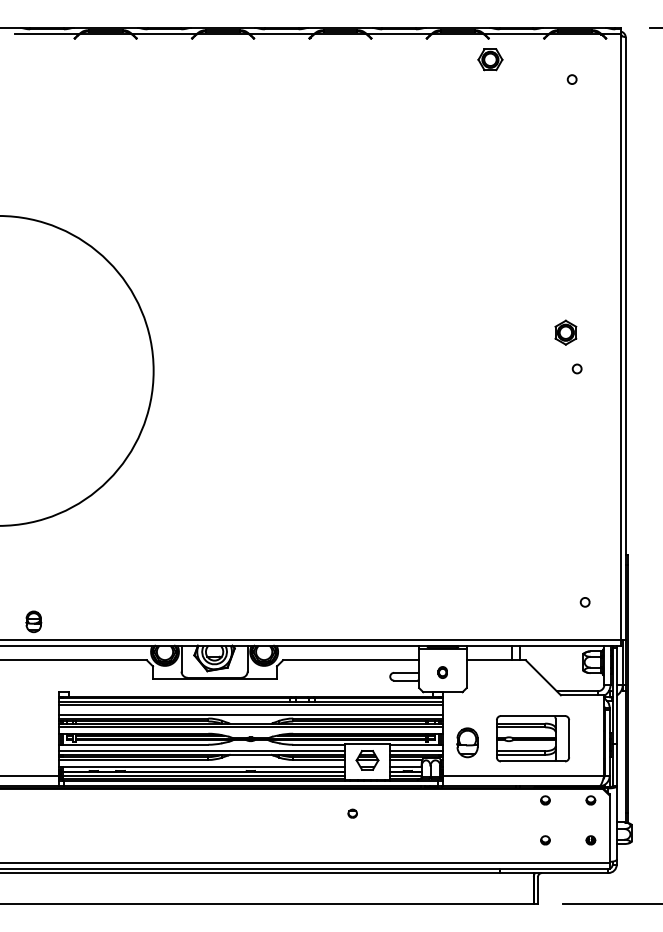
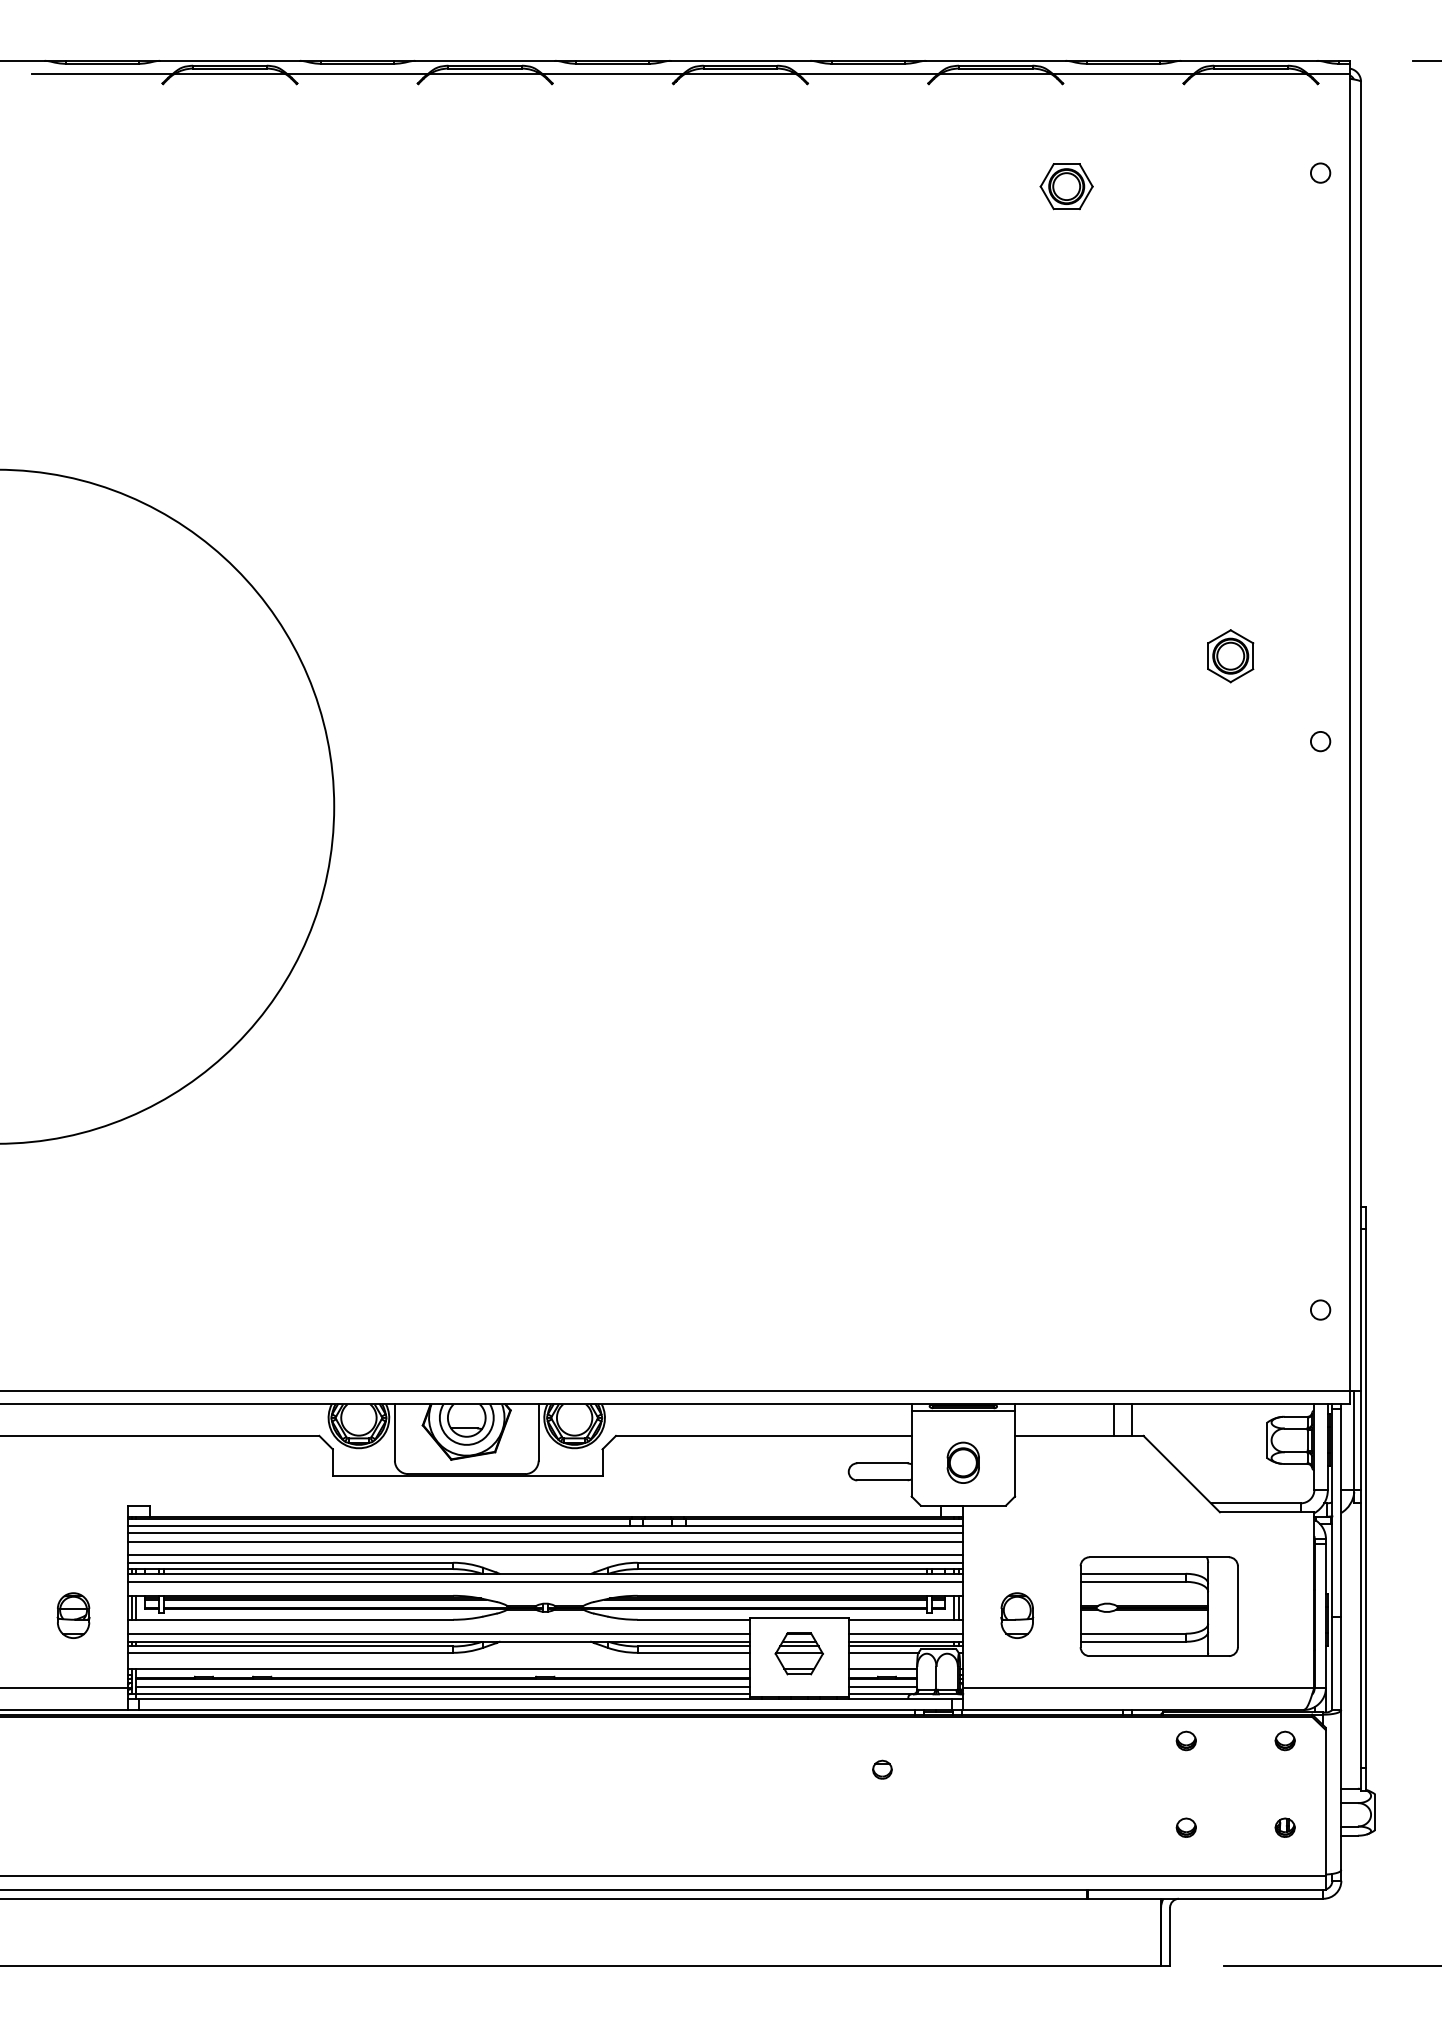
part: (490, 59) -> (1066, 185), moved
circle: (571, 79) -> (1319, 172), moved
part: (565, 332) -> (1229, 655), moved
circle: (576, 368) -> (1319, 740), moved
circle: (584, 602) -> (1319, 1310), moved
part: (33, 621) -> (72, 1614), moved
part: (442, 672) -> (962, 1462), size x1.67
line: (250, 708) -> (544, 1540), added
part: (467, 742) -> (1016, 1614), size x0.71
part: (352, 813) -> (881, 1769), moved

